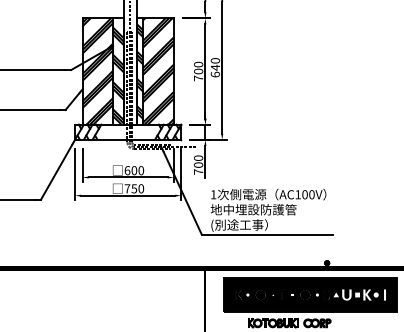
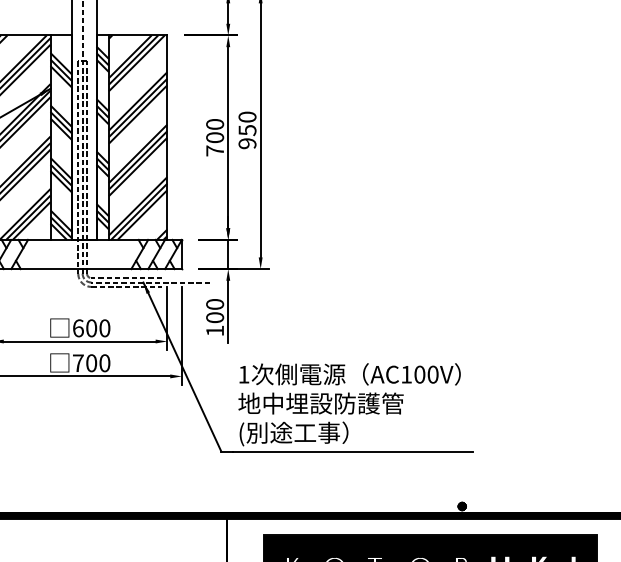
text: (215, 70) -> (247, 135), 640 -> 950
text: (198, 171) -> (214, 329), 700 -> 100
text: (134, 188) -> (91, 362), 750 -> 700

